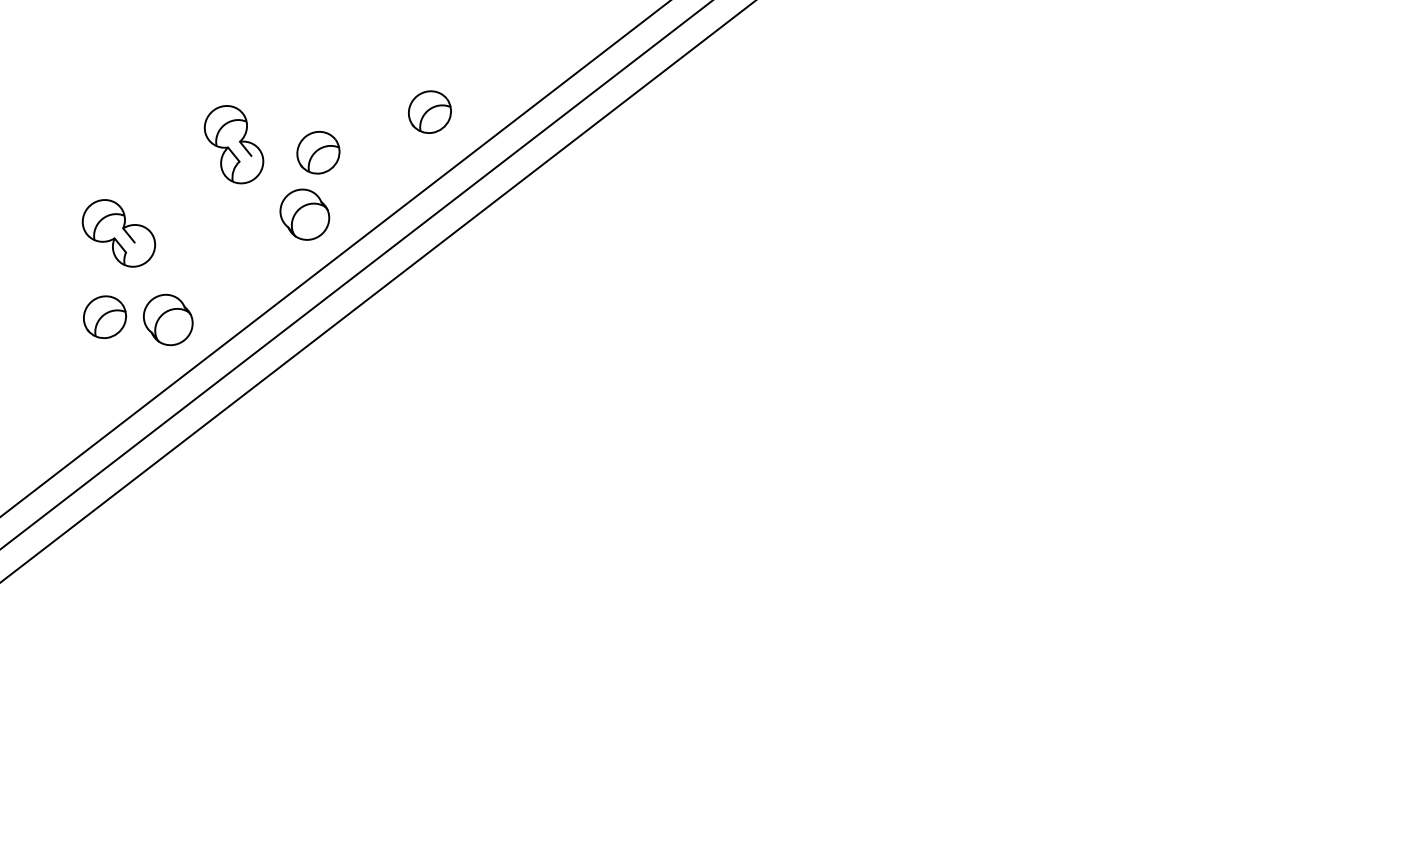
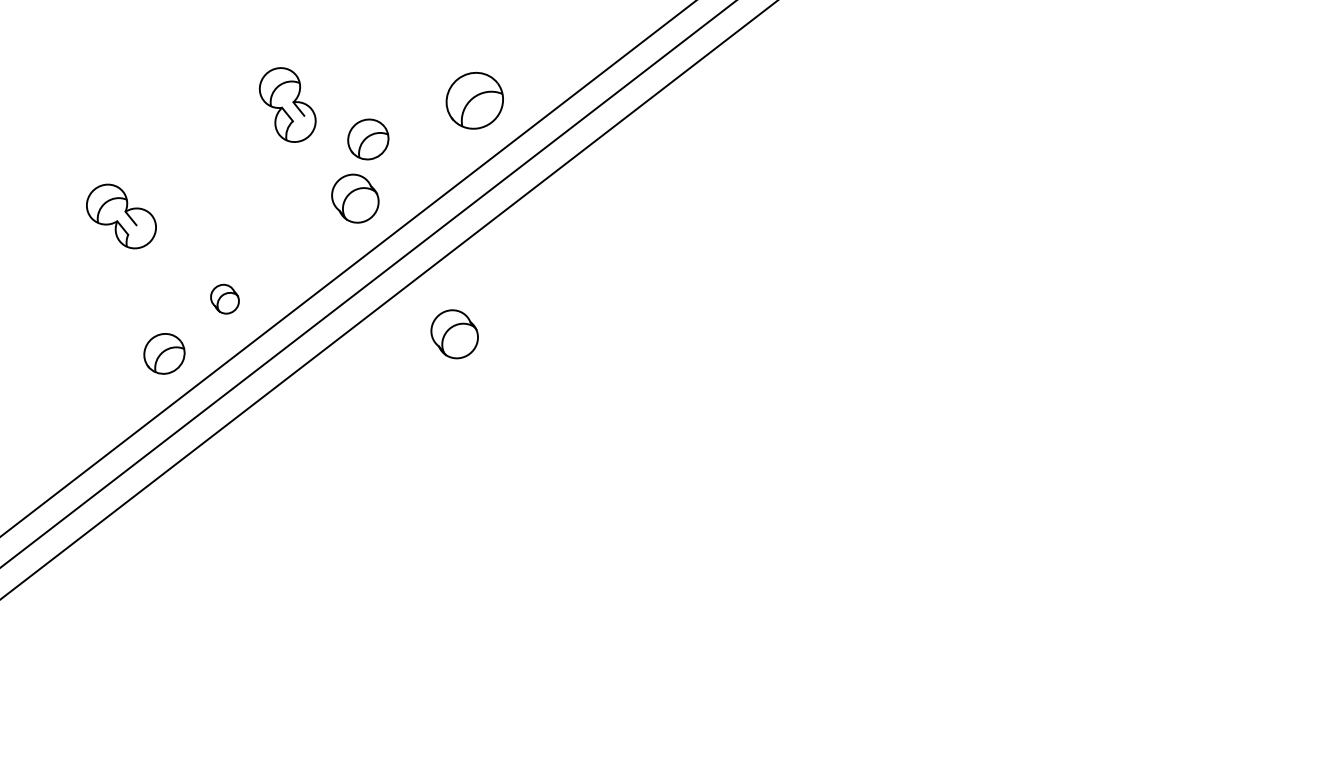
part: (429, 111) -> (474, 100), size x1.4
part: (233, 144) -> (287, 104), moved
part: (118, 233) -> (121, 216), moved
part: (105, 317) -> (164, 354), moved
part: (168, 319) -> (225, 298), size x0.6
part: (408, 356) -> (454, 334), added

